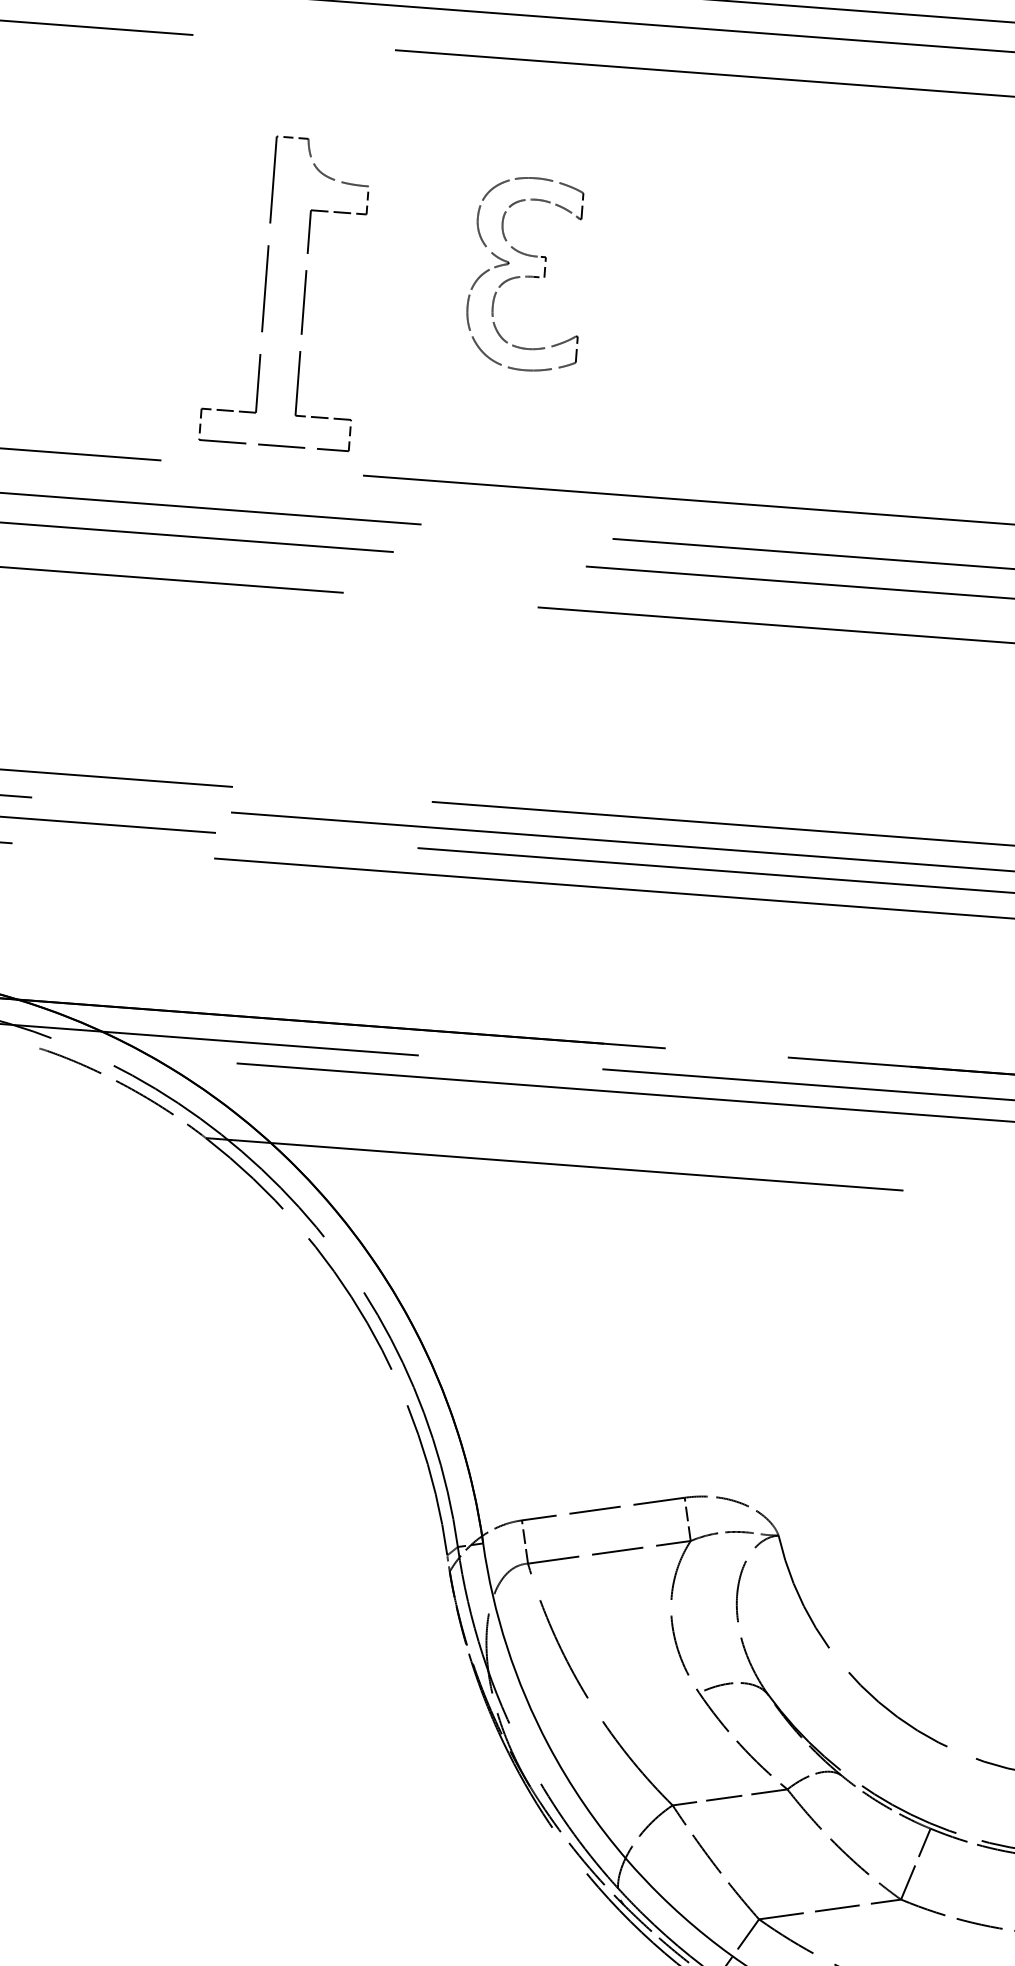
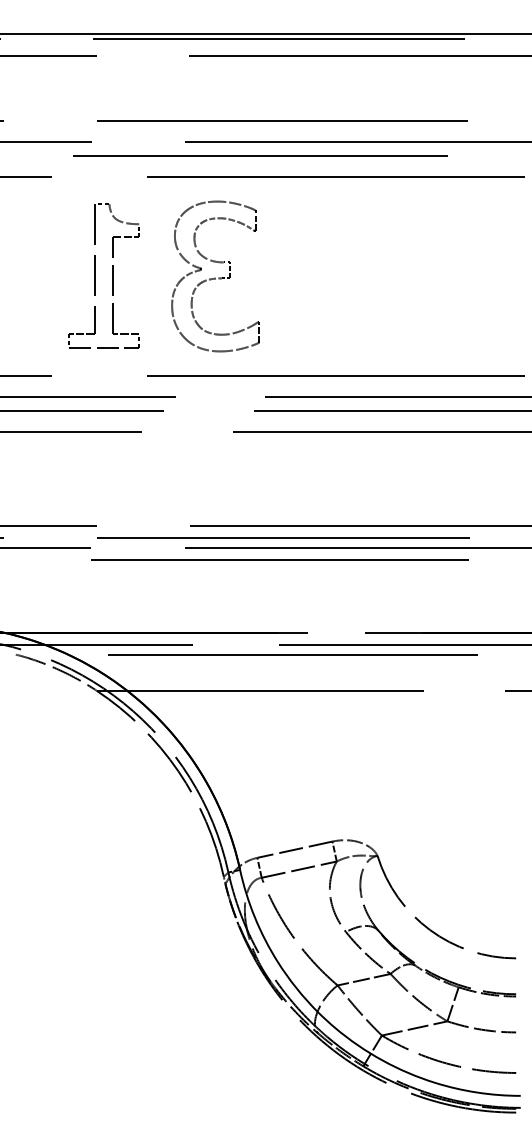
part: (525, 273) -> (215, 276), size x1.67
part: (267, 288) -> (95, 275), moved

